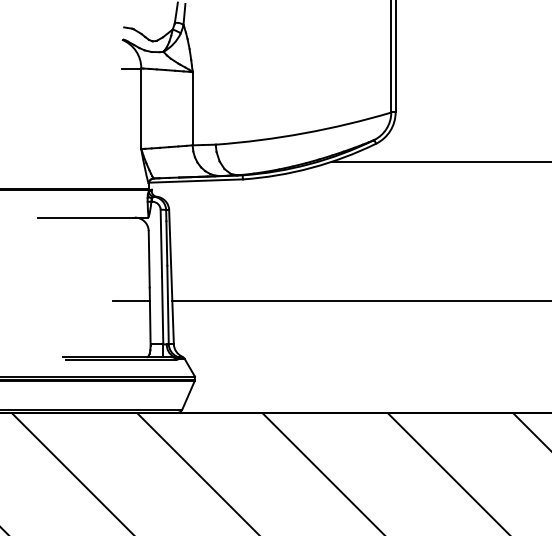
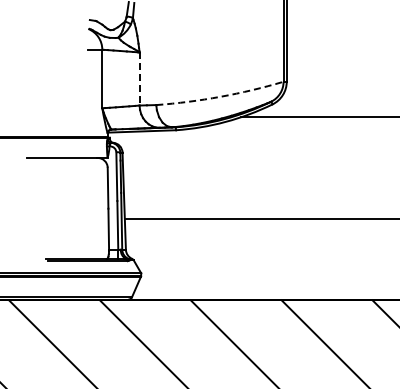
line: (192, 109) -> (139, 79), solid -> dashed
arc: (304, 132) -> (220, 96), solid -> dashed
line: (130, 301) -> (94, 218), removed

